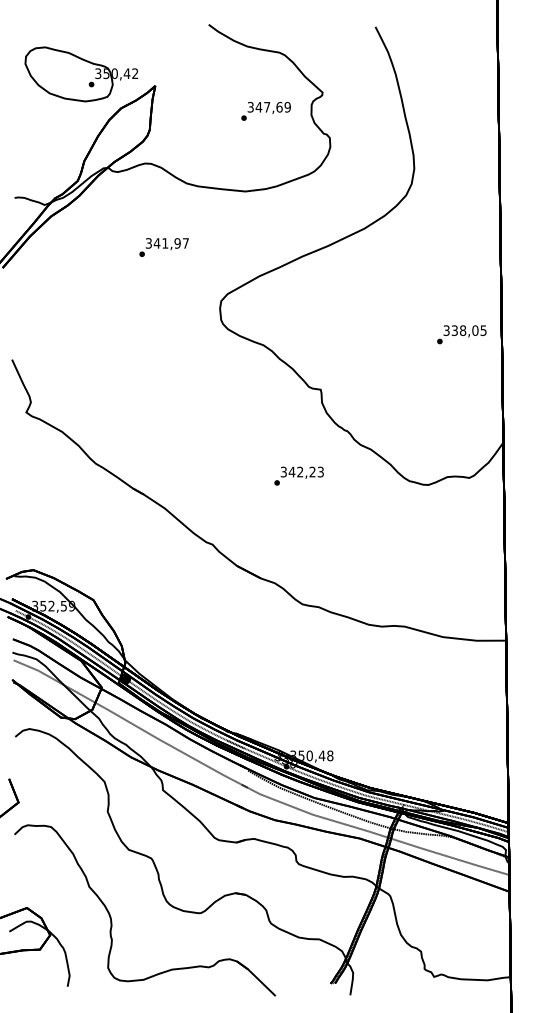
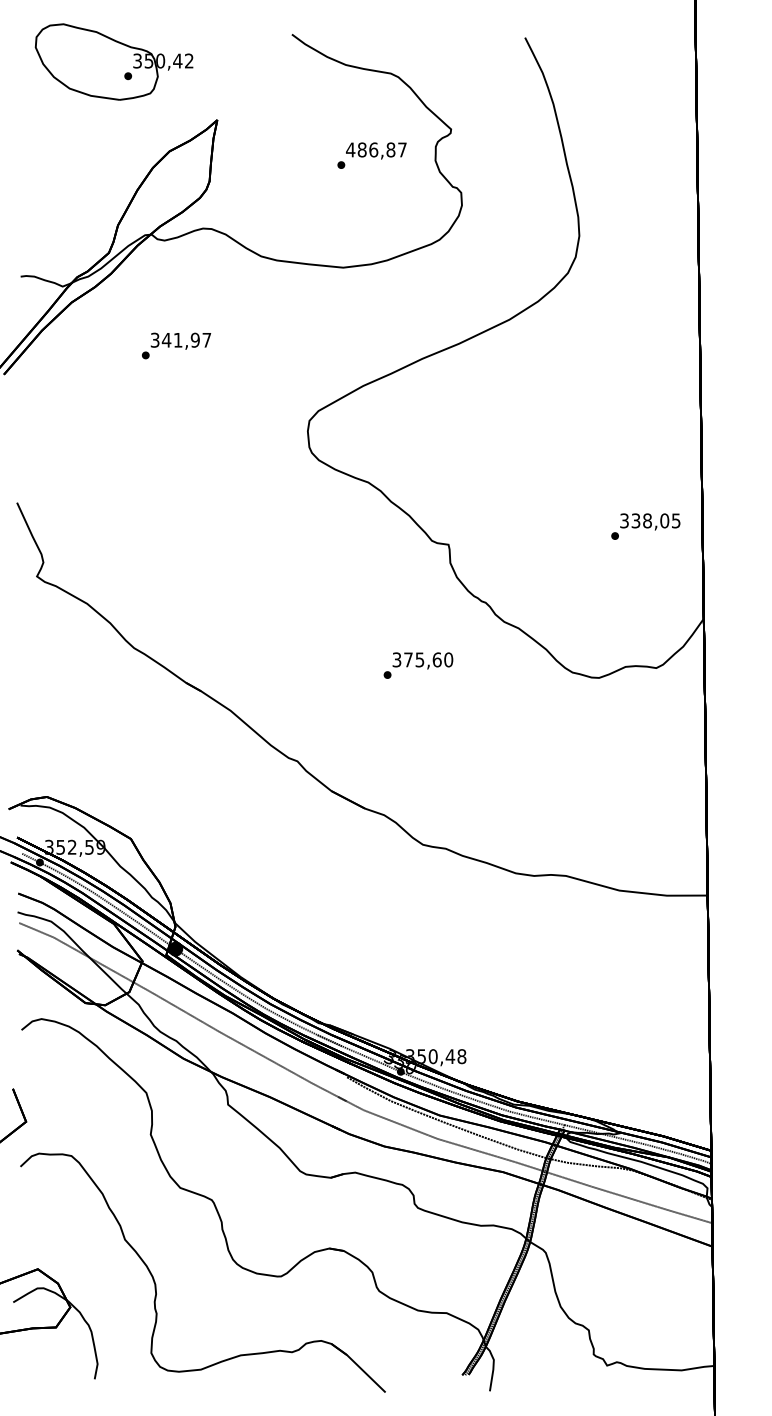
part: (81, 74) -> (114, 62), moved
text: (268, 106) -> (375, 148), 347,69 -> 486,87
text: (163, 247) -> (175, 345), moved
text: (461, 334) -> (645, 526), moved
text: (306, 471) -> (428, 659), 342,23 -> 375,60

